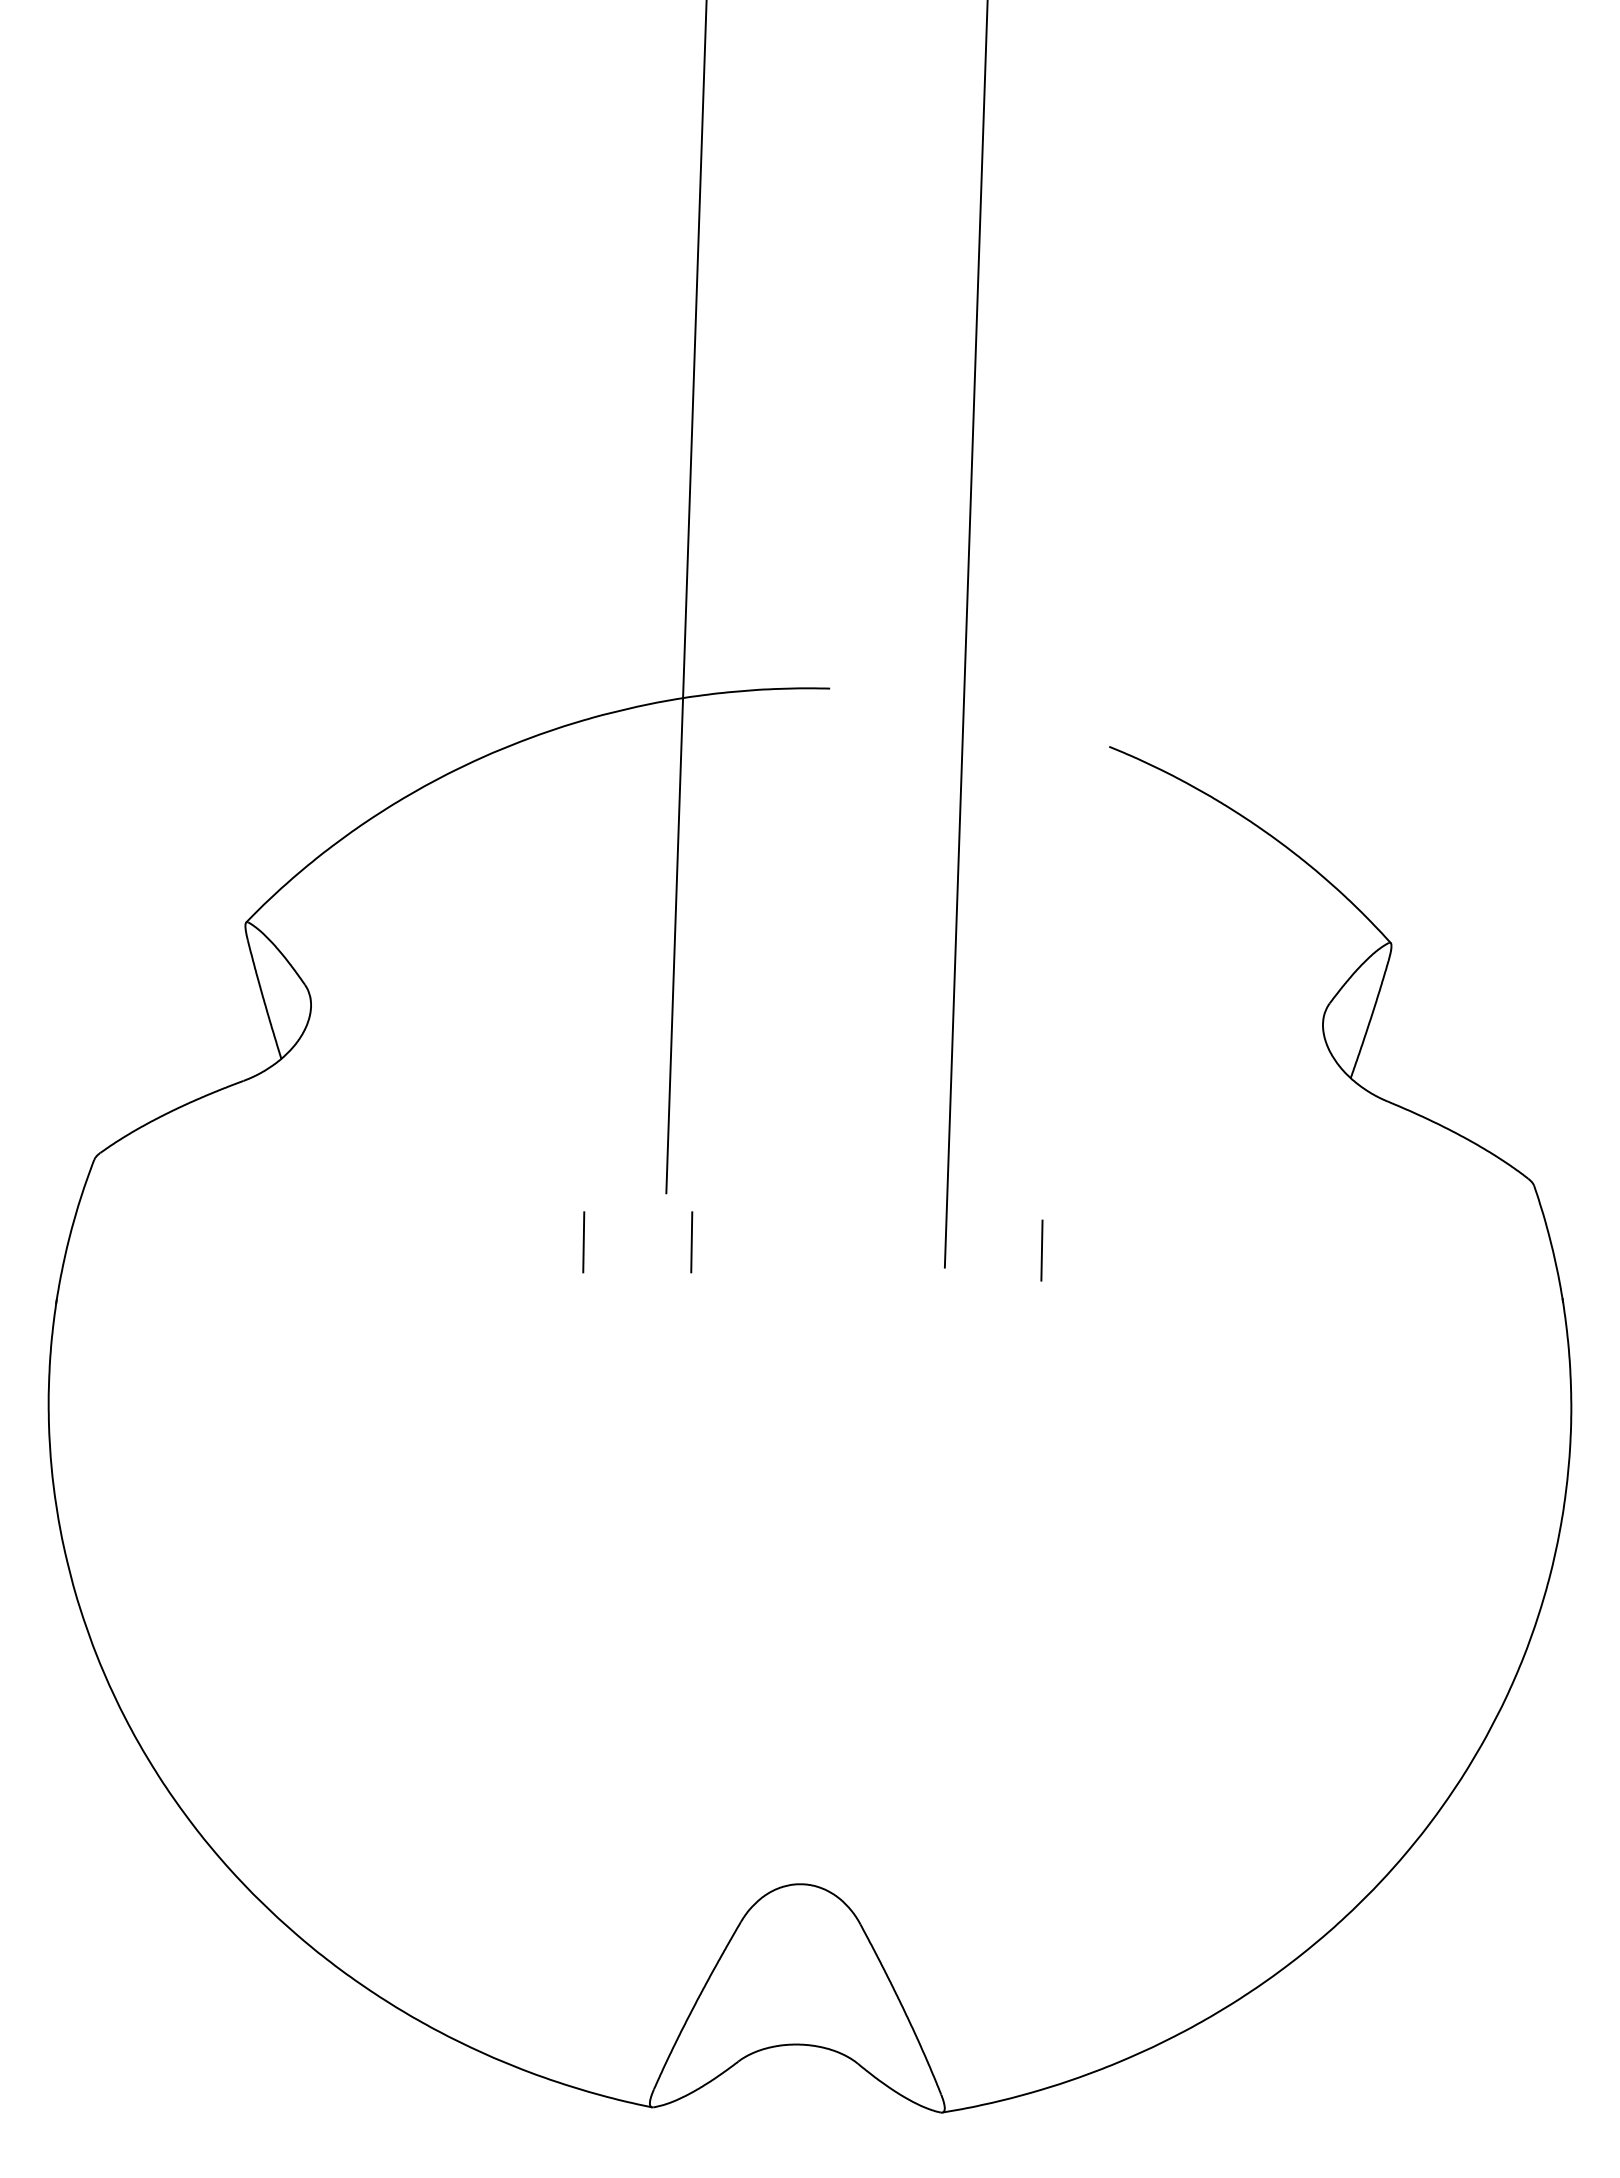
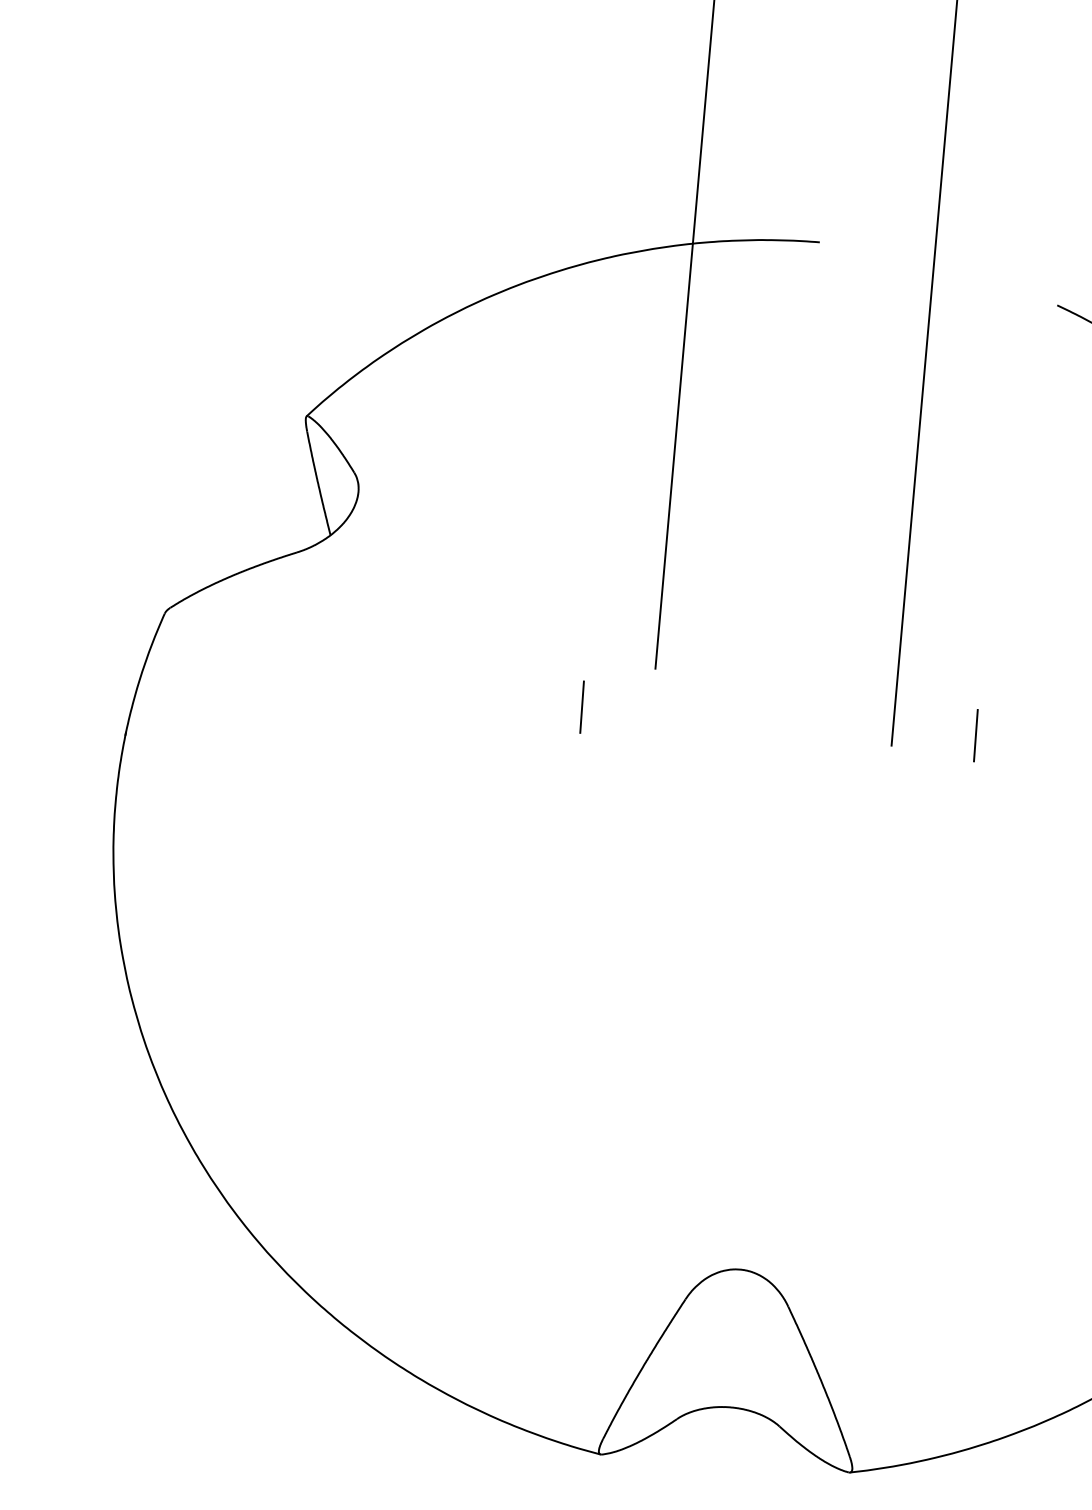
line: (691, 1242) -> (674, 712), removed

